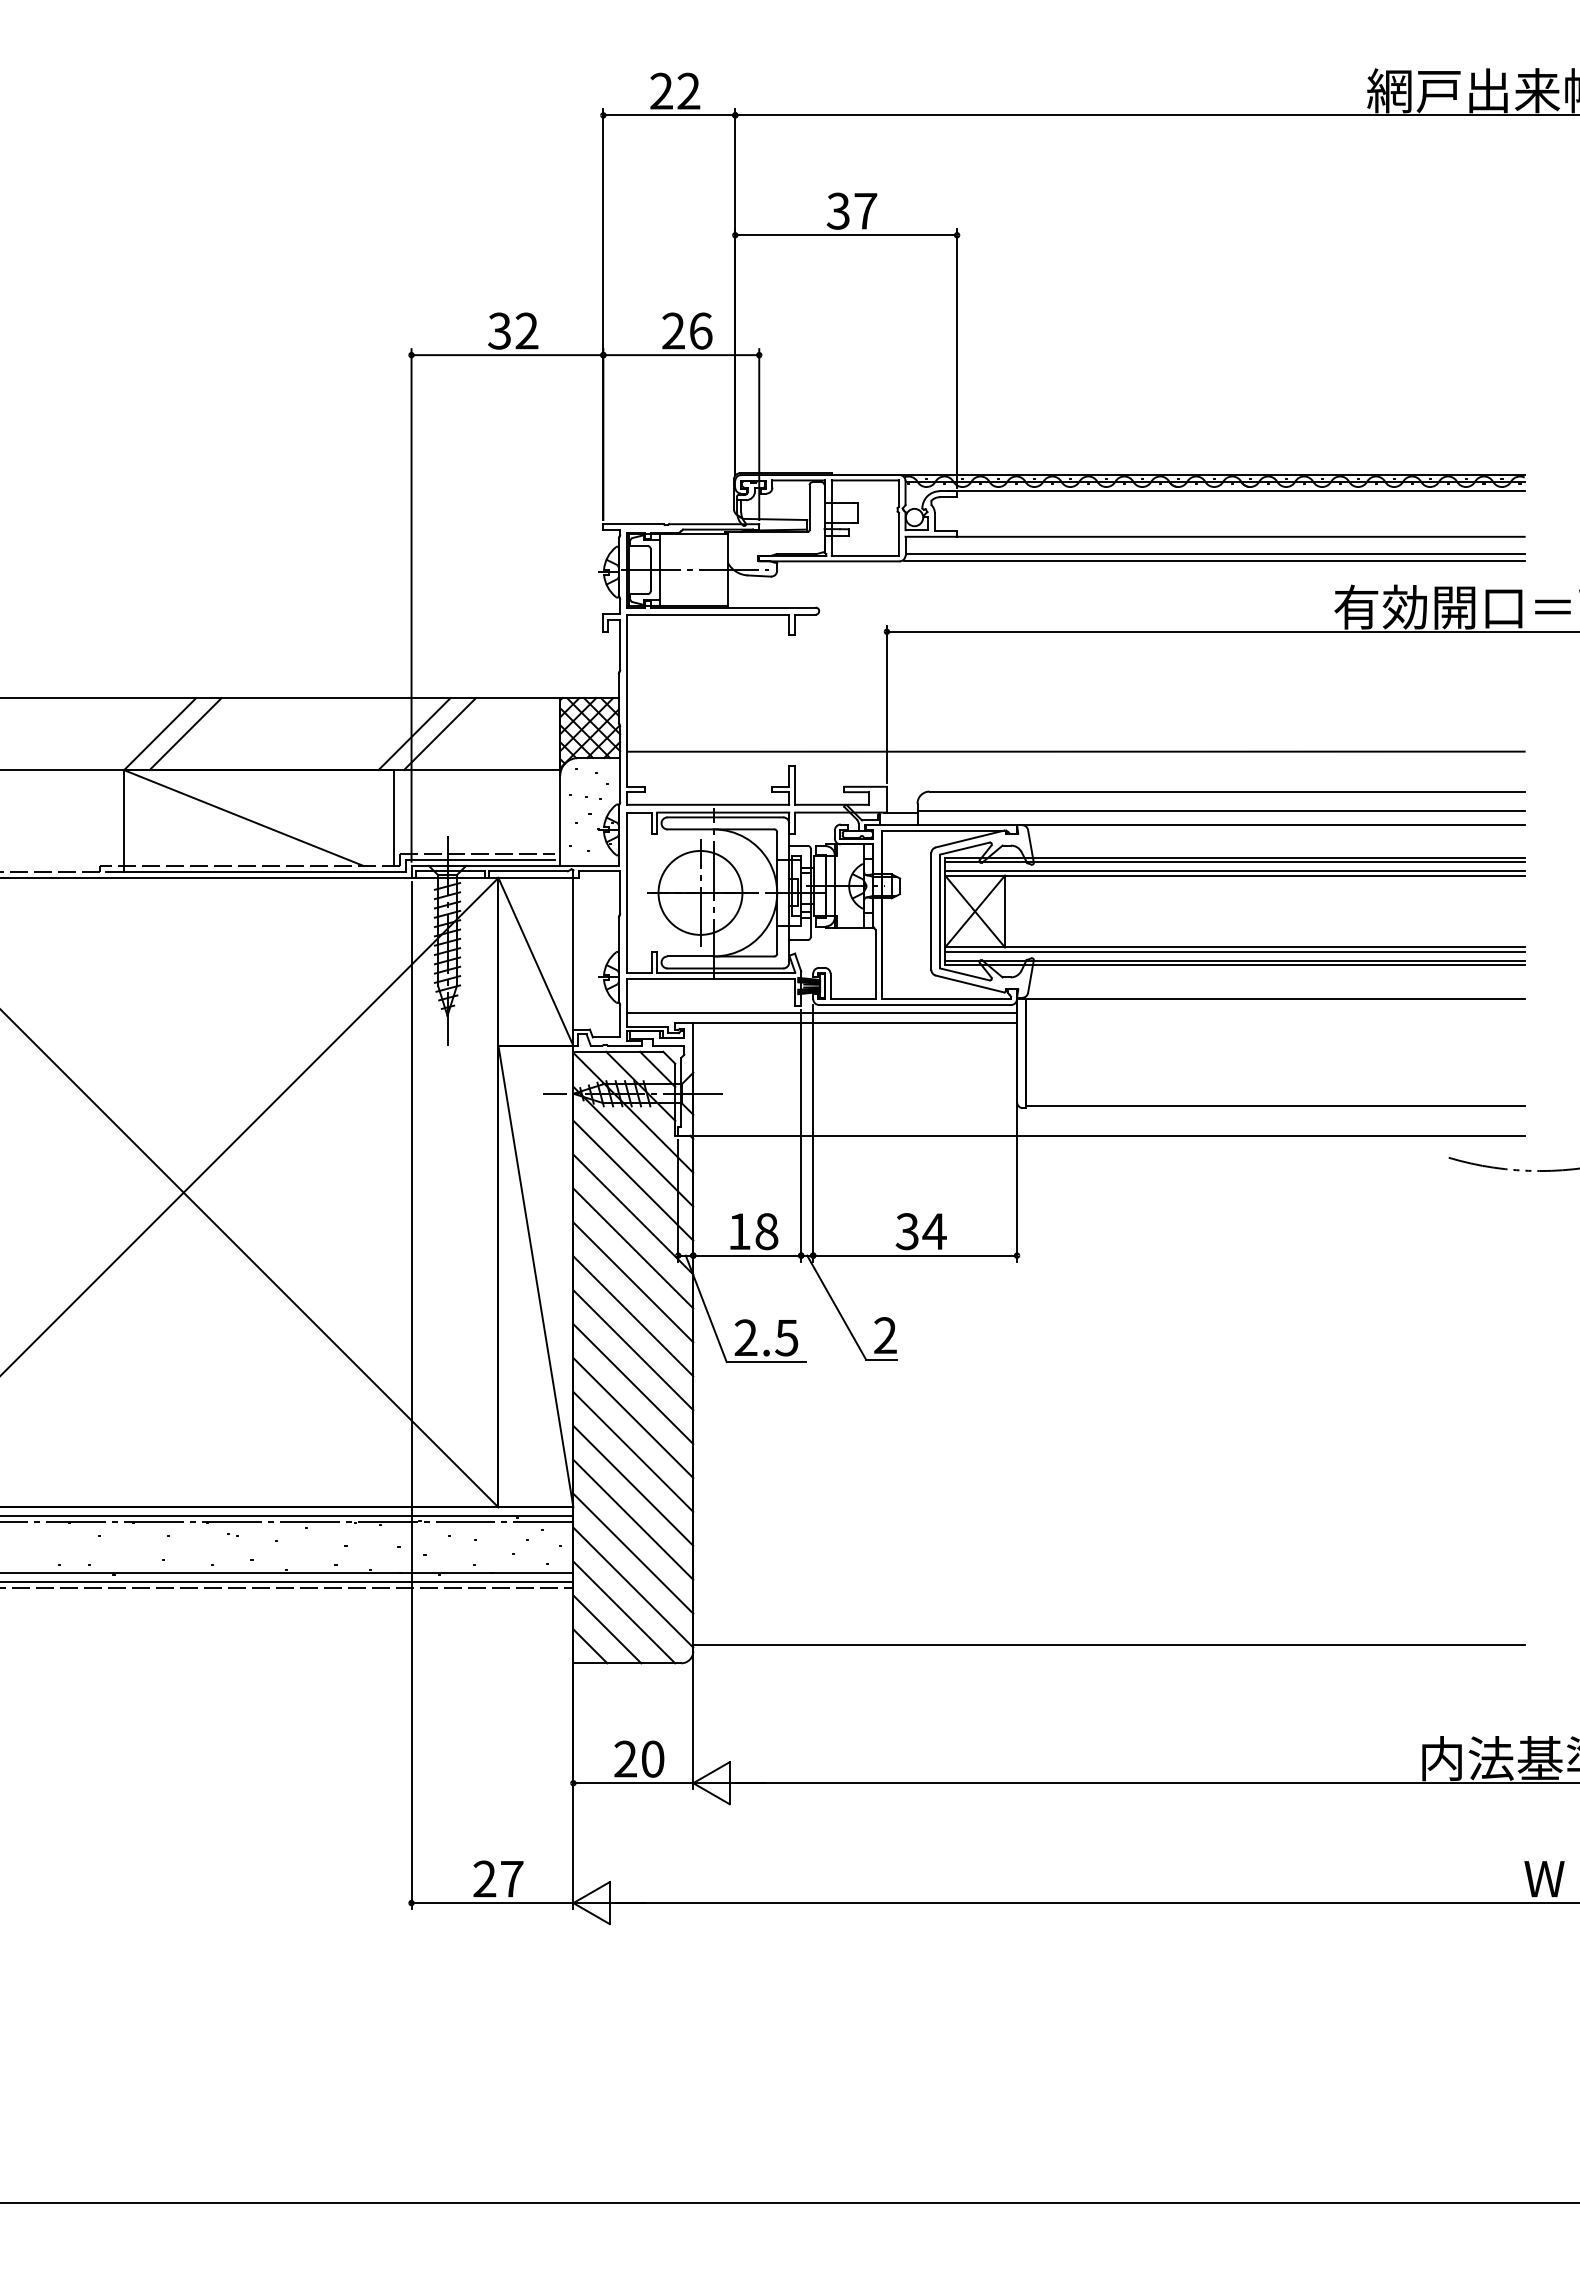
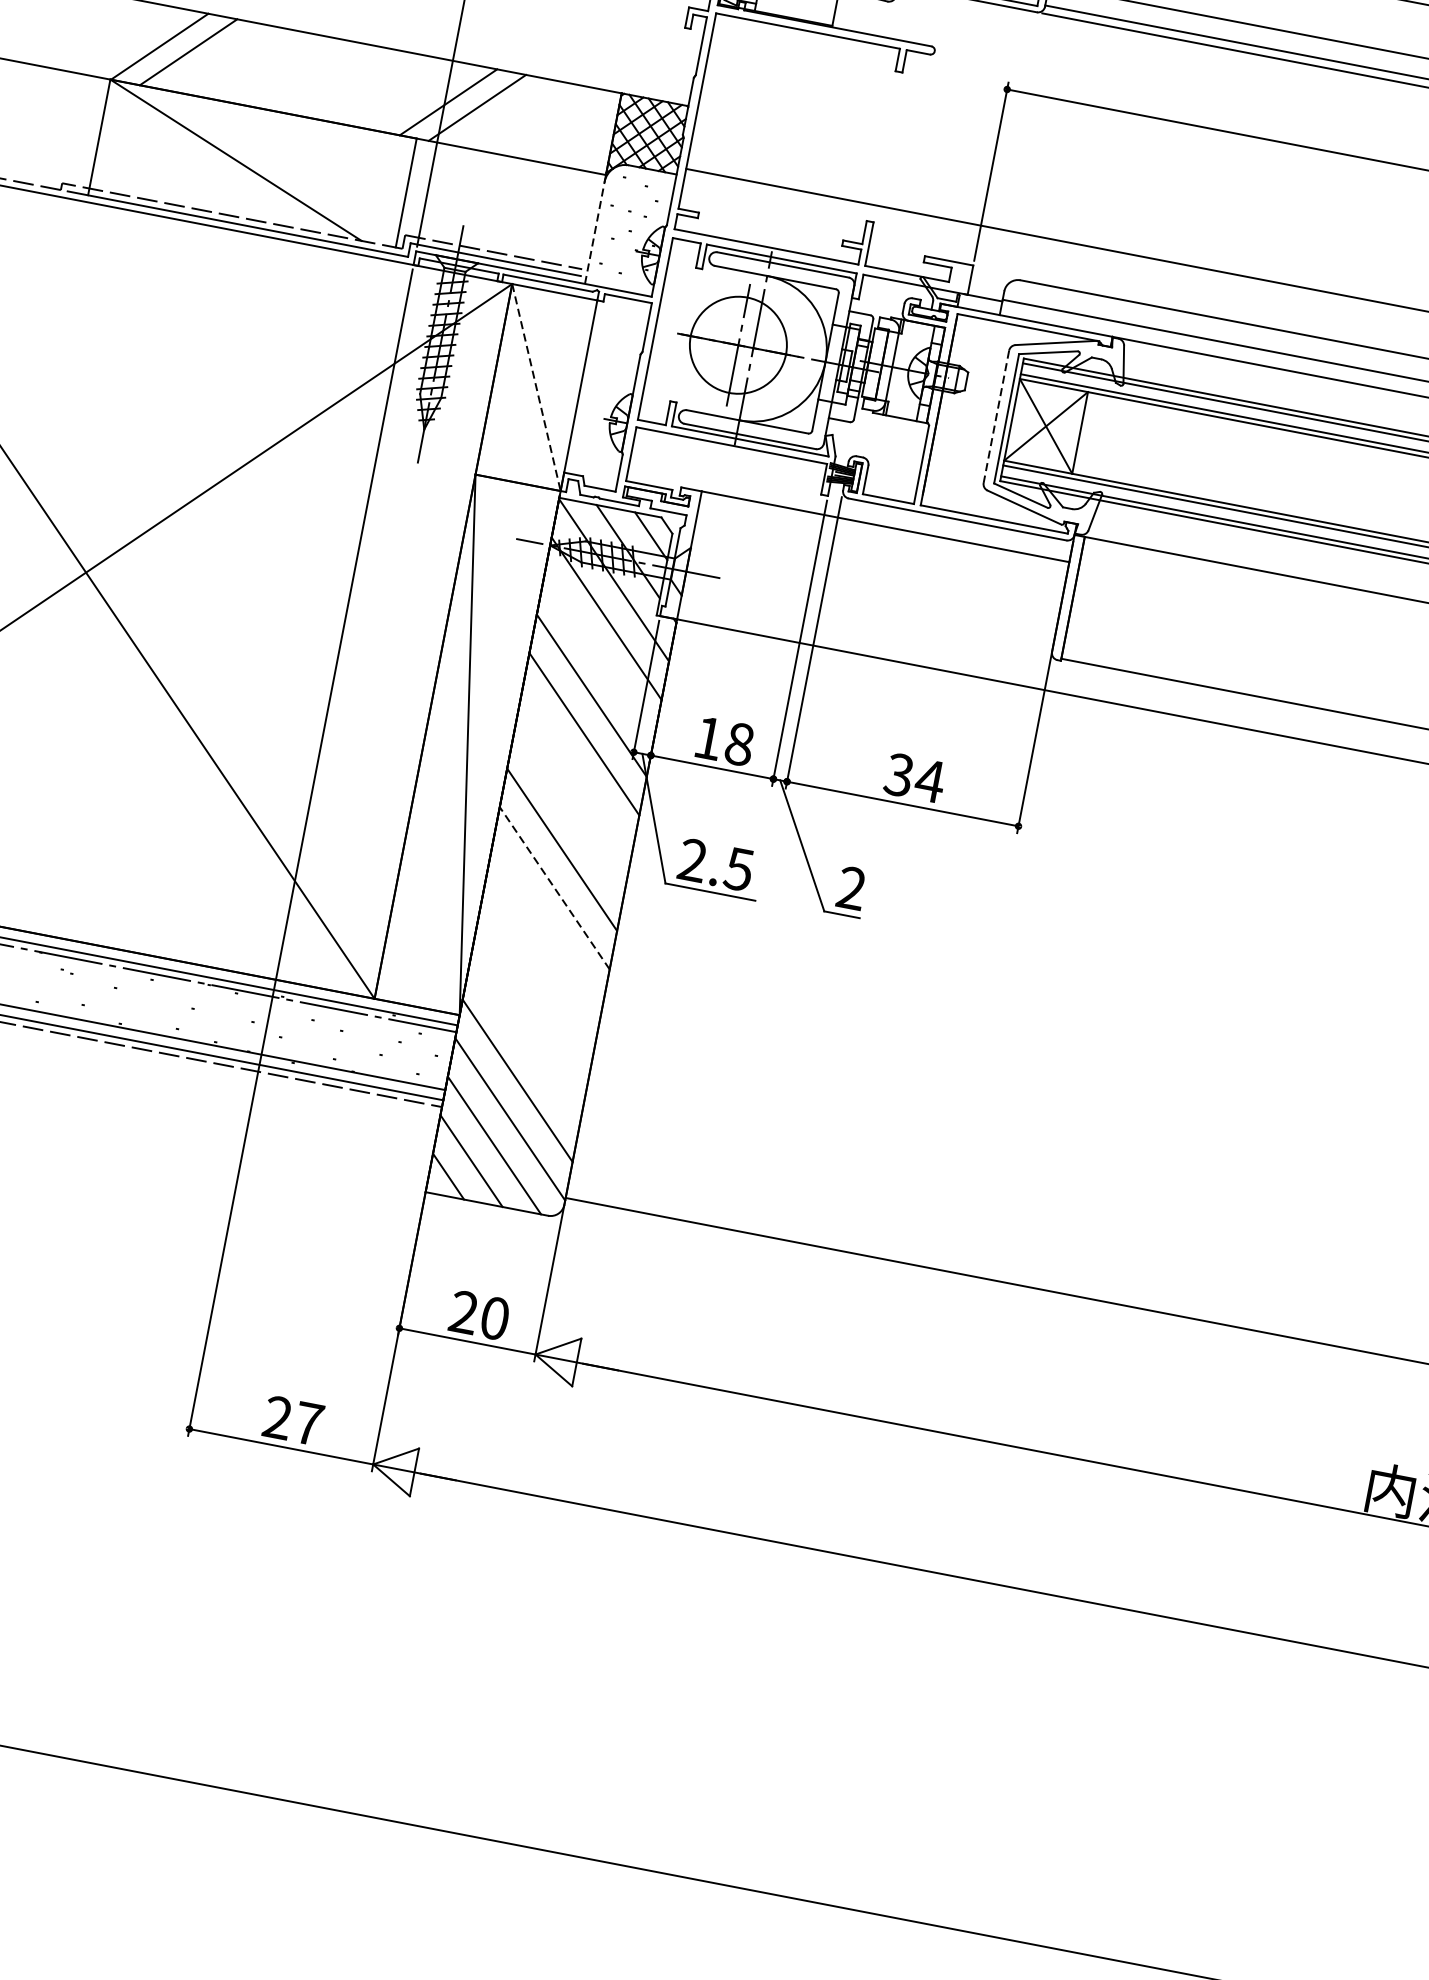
line: (560, 820) -> (595, 232), solid -> dashed
line: (931, 912) -> (996, 417), solid -> dashed
line: (535, 961) -> (536, 387), solid -> dashed
line: (822, 1013) -> (850, 508), removed
line: (633, 1180) -> (599, 657), removed
line: (633, 1282) -> (577, 772), removed
line: (633, 1316) -> (569, 811), removed
line: (633, 1384) -> (554, 888), solid -> dashed
line: (633, 1417) -> (547, 926), removed
line: (633, 1451) -> (540, 964), removed
line: (633, 1485) -> (532, 1003), removed
line: (633, 1519) -> (525, 1042), removed

